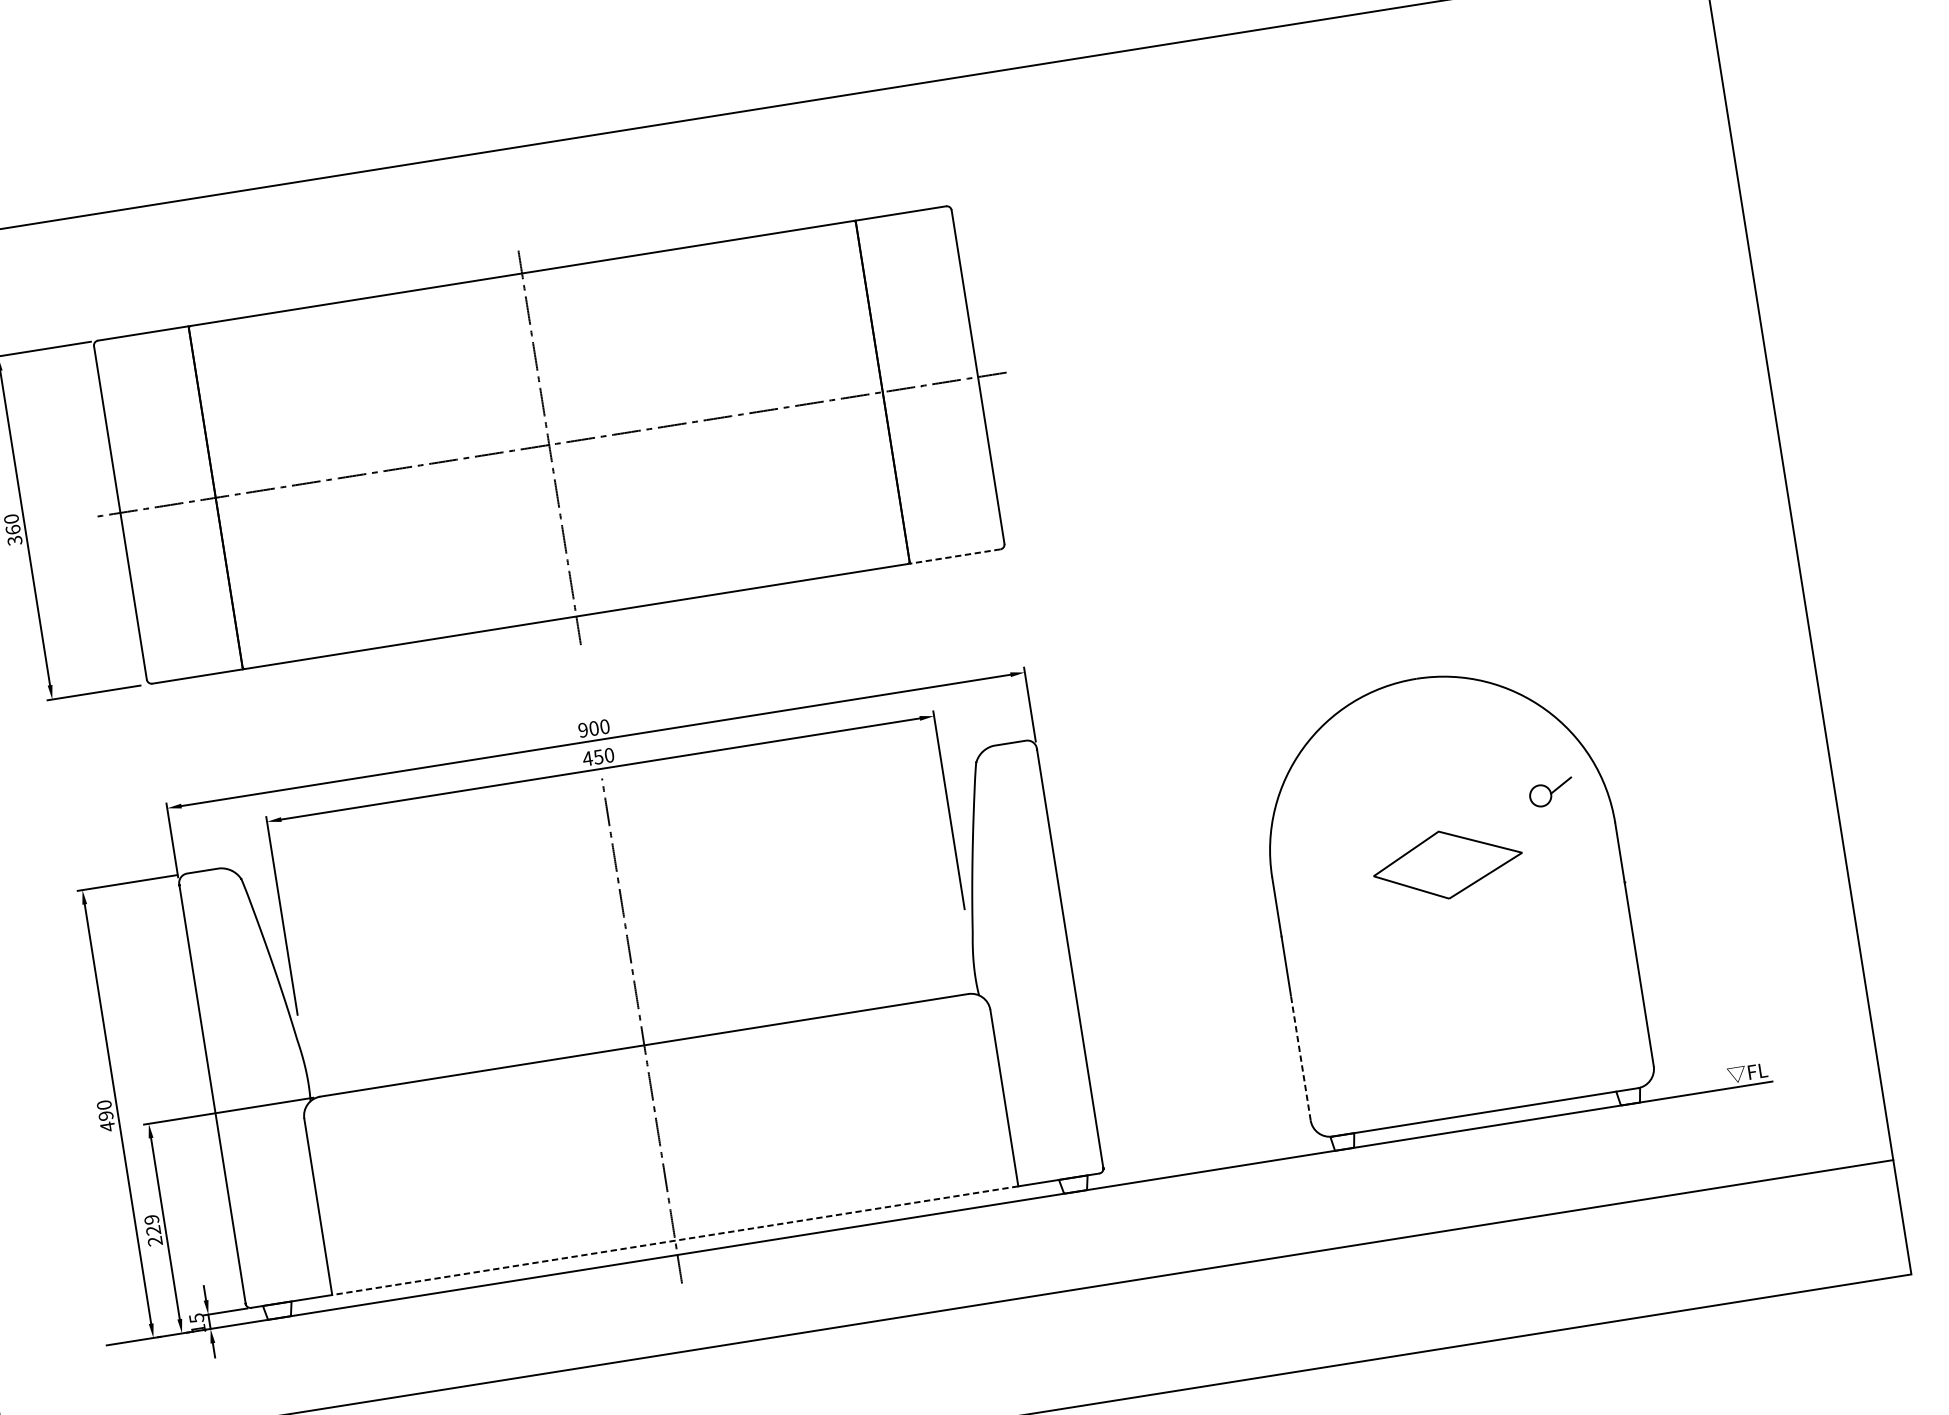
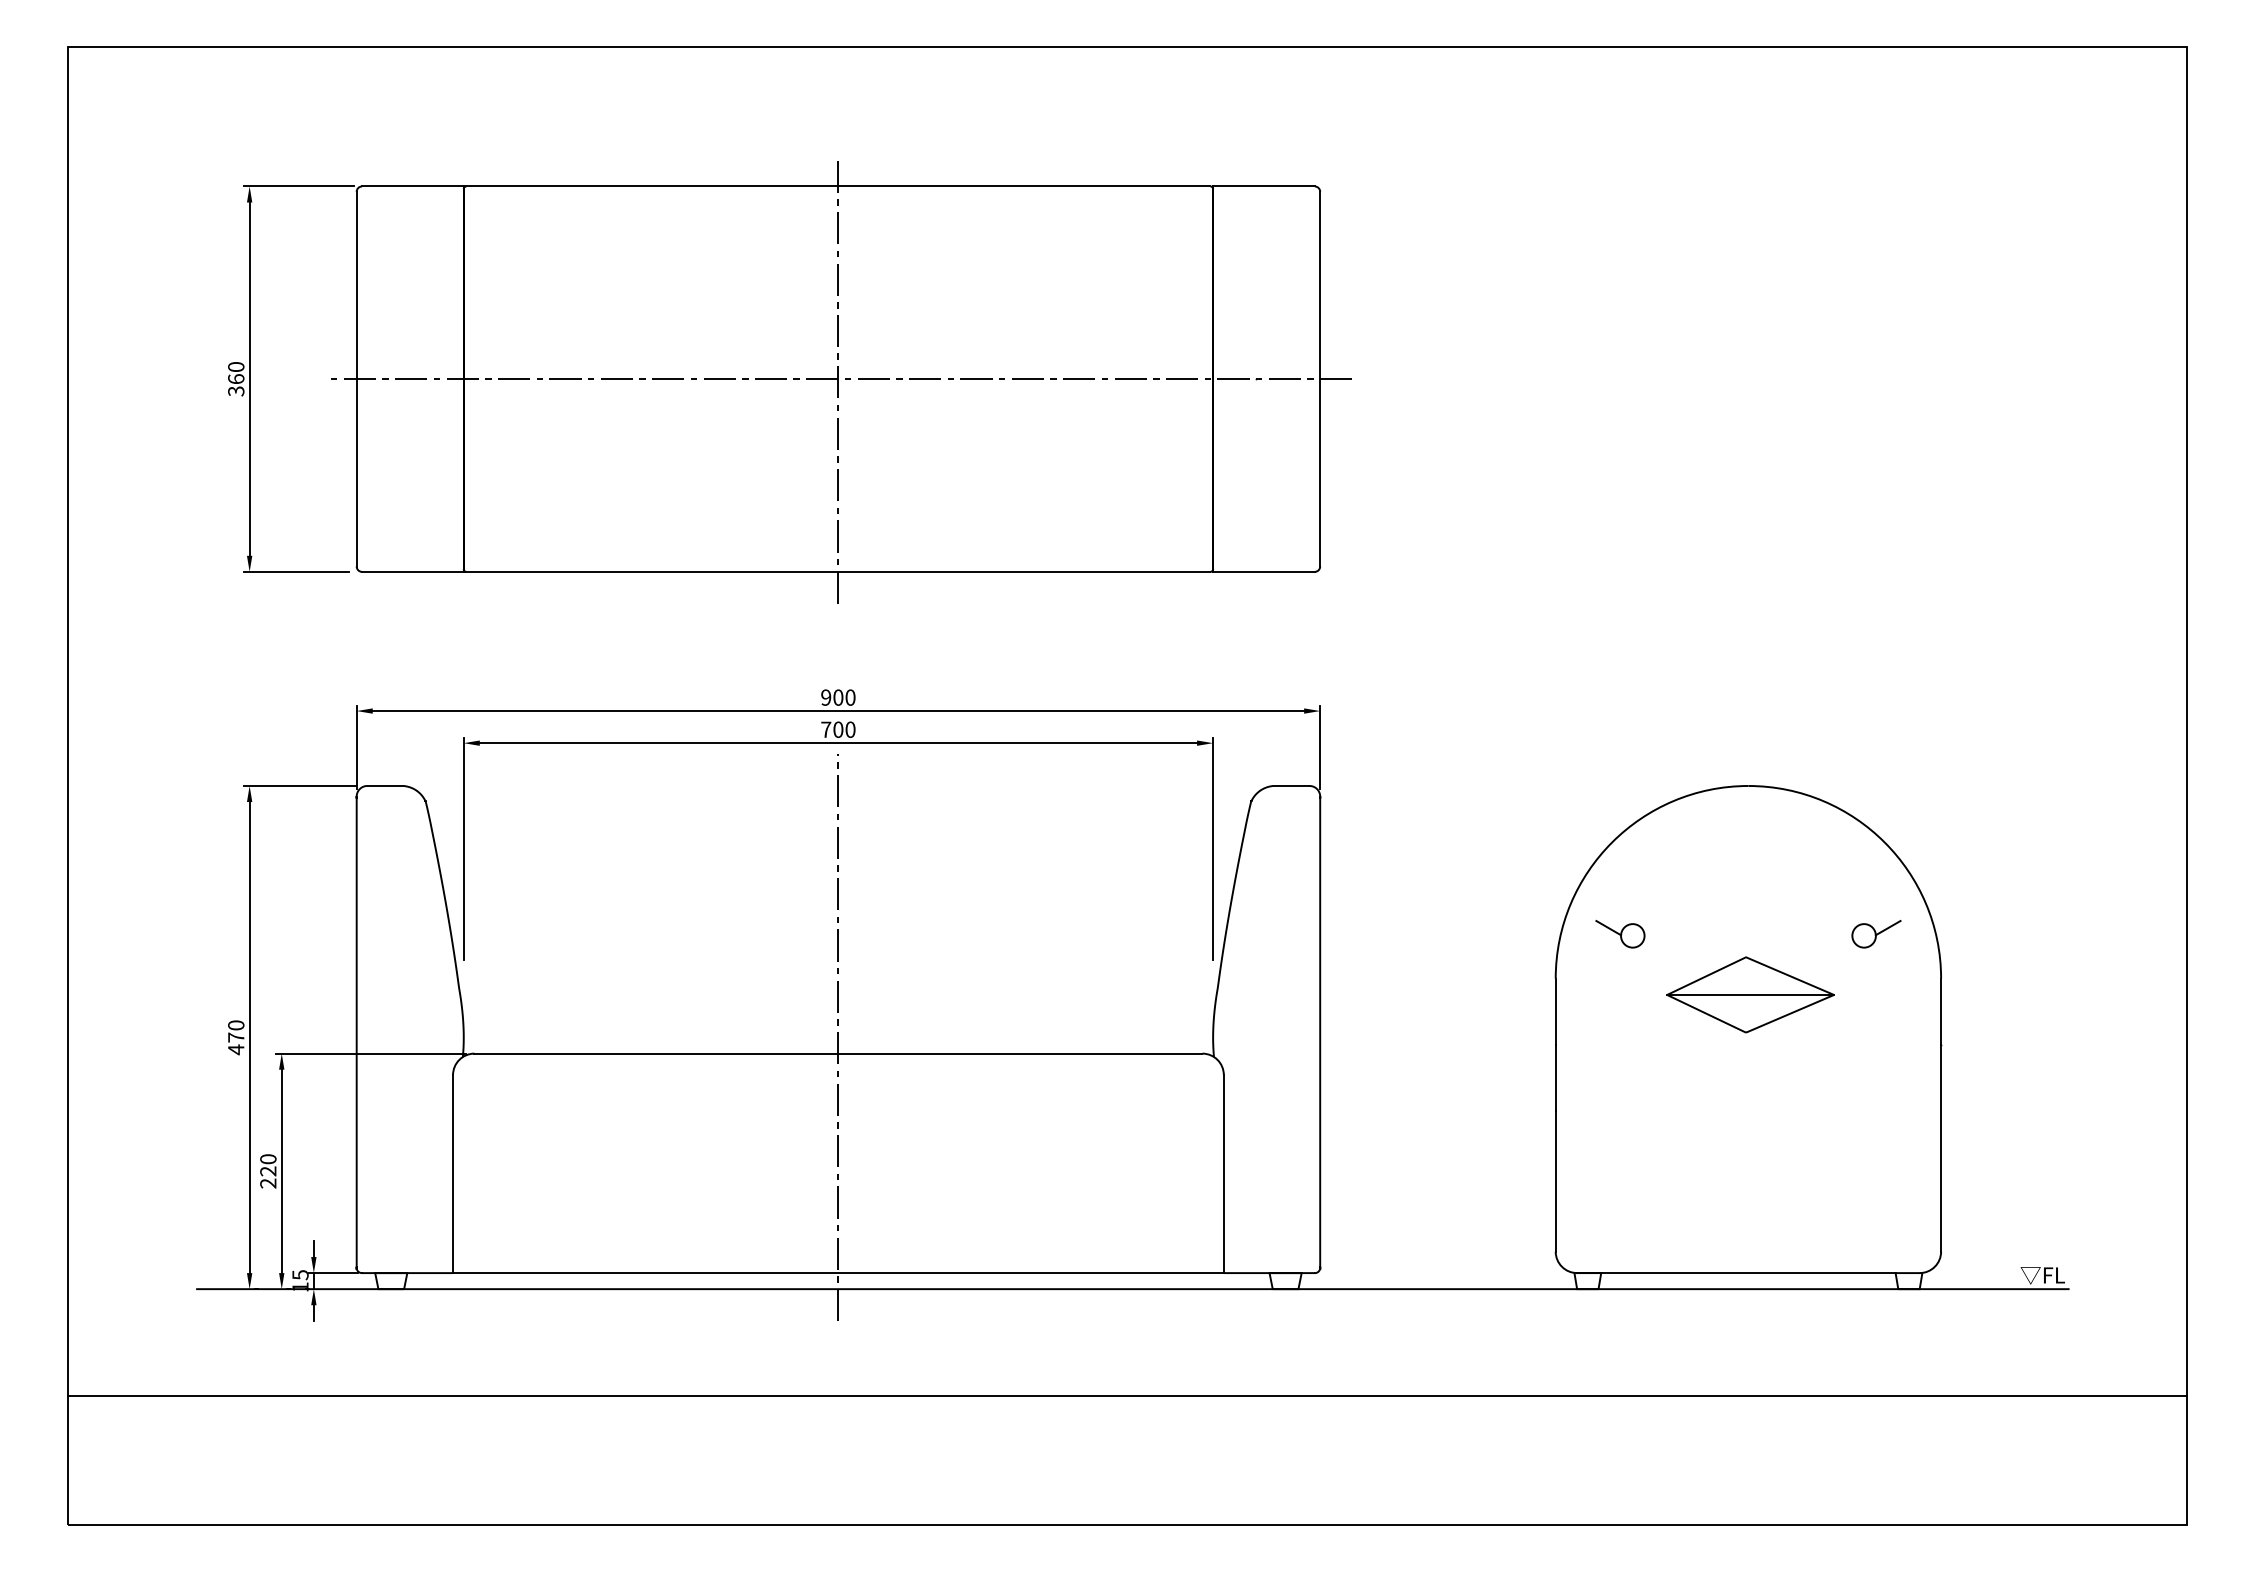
line: (954, 556) -> (1263, 571), dashed -> solid
text: (592, 757) -> (831, 729), 450 -> 700
part: (1323, 829) -> (1620, 934), added
line: (1447, 864) -> (1750, 994), added
line: (1300, 1058) -> (1555, 1181), dashed -> solid
text: (106, 1115) -> (236, 1037), 490 -> 470
text: (151, 1219) -> (268, 1159), 229 -> 220
line: (674, 1241) -> (837, 1273), dashed -> solid

